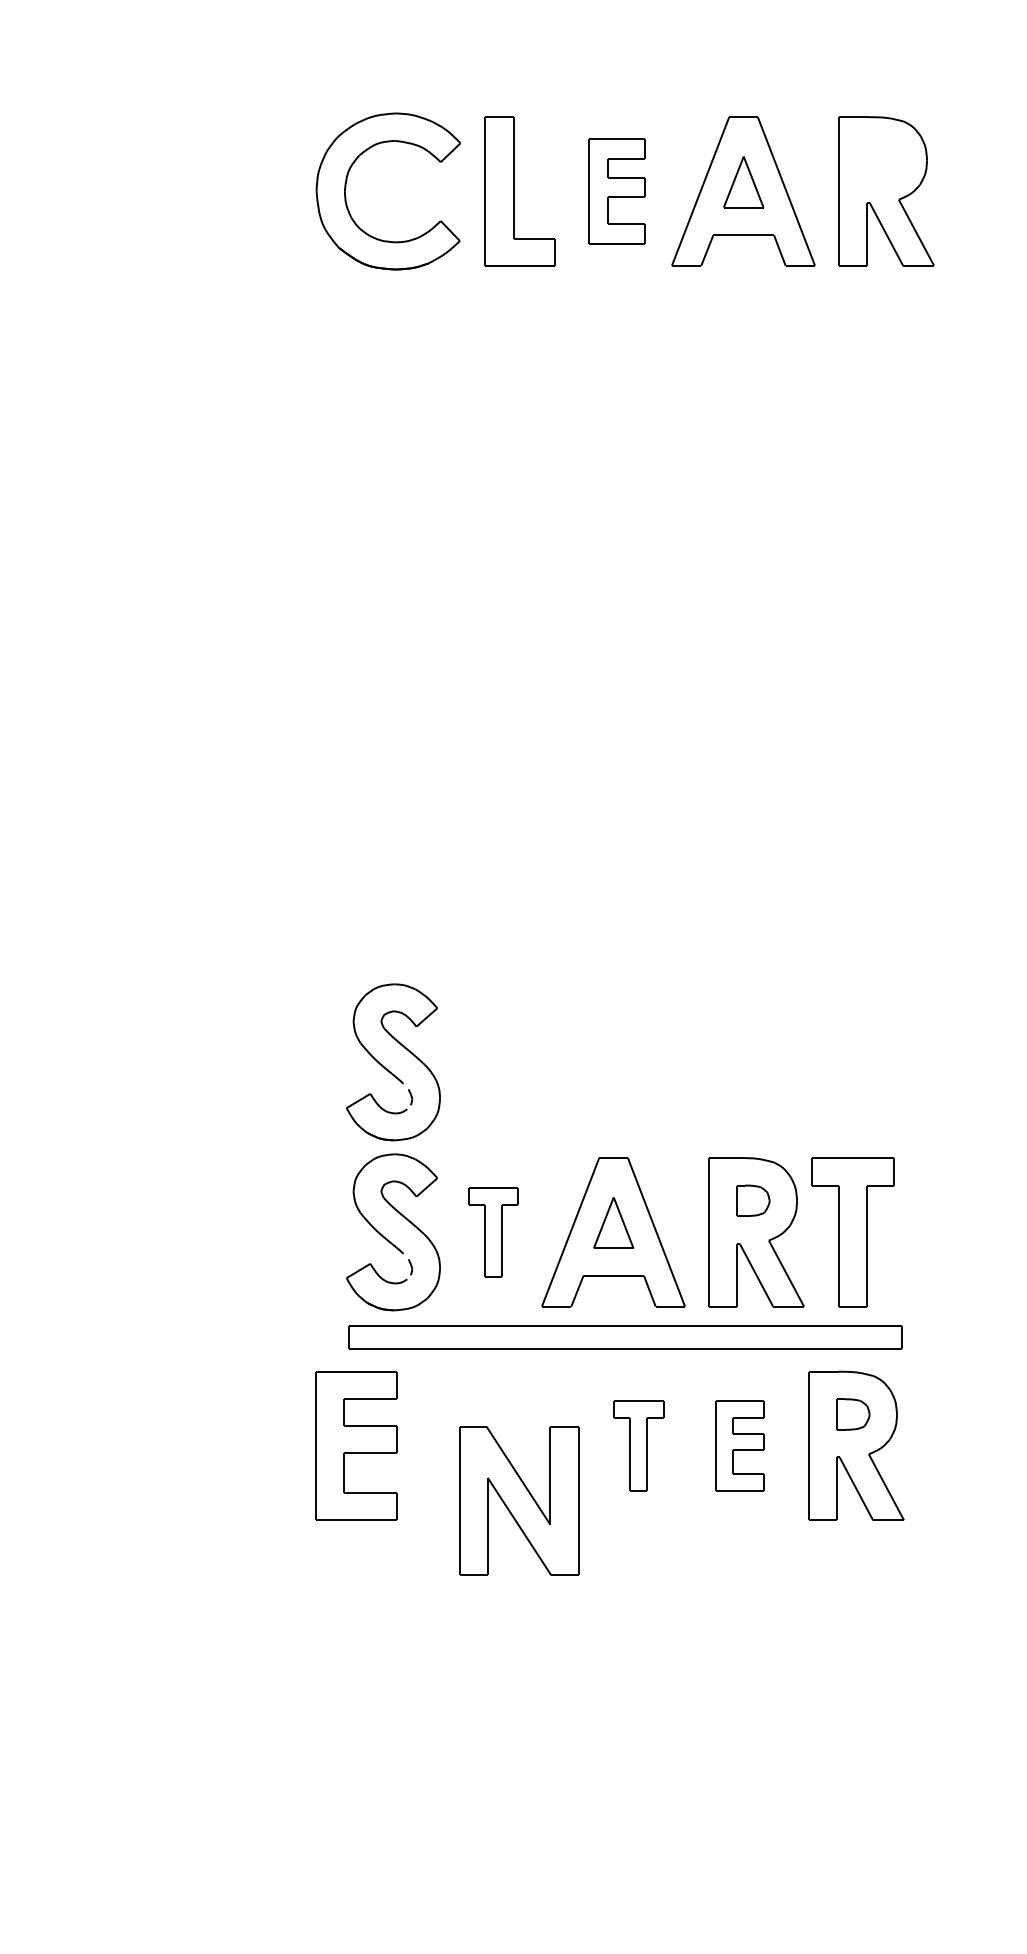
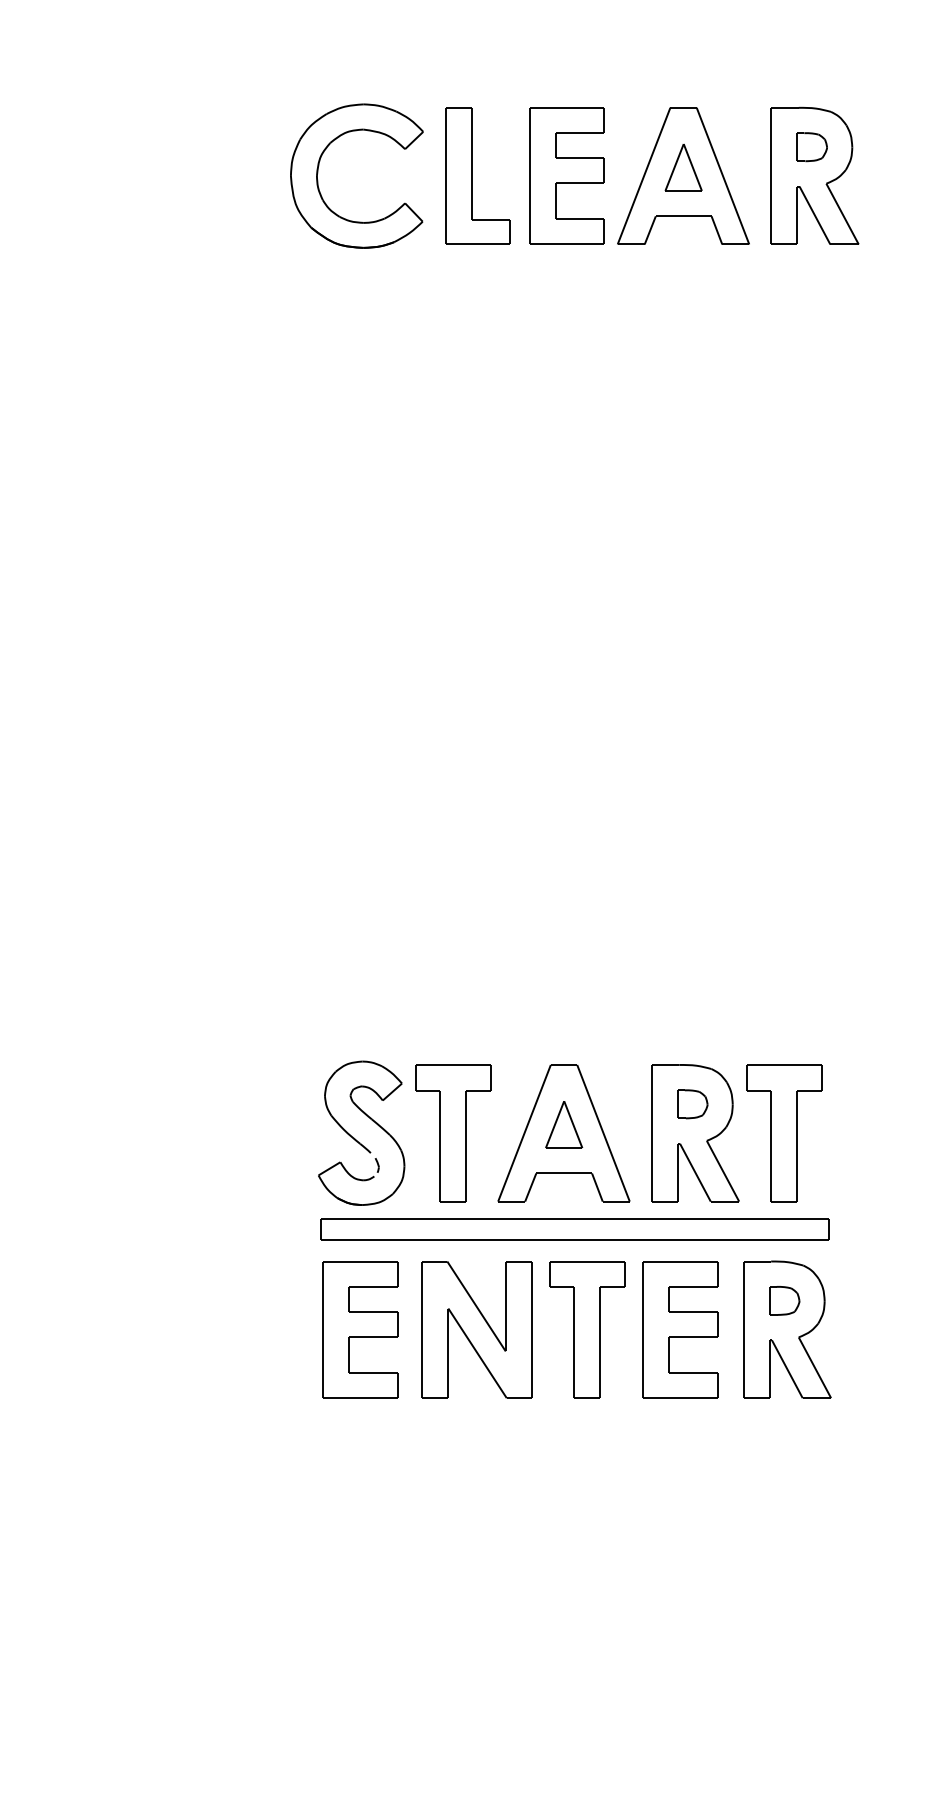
part: (883, 159) -> (812, 146), added
part: (616, 191) -> (566, 176), size x1.43
part: (387, 1068) -> (356, 982), removed
part: (493, 1232) -> (453, 1133), size x1.67
part: (356, 1445) -> (360, 1329), moved
part: (638, 1445) -> (586, 1329), size x1.67
part: (739, 1445) -> (679, 1329), size x1.67
part: (519, 1500) -> (477, 1329), moved

